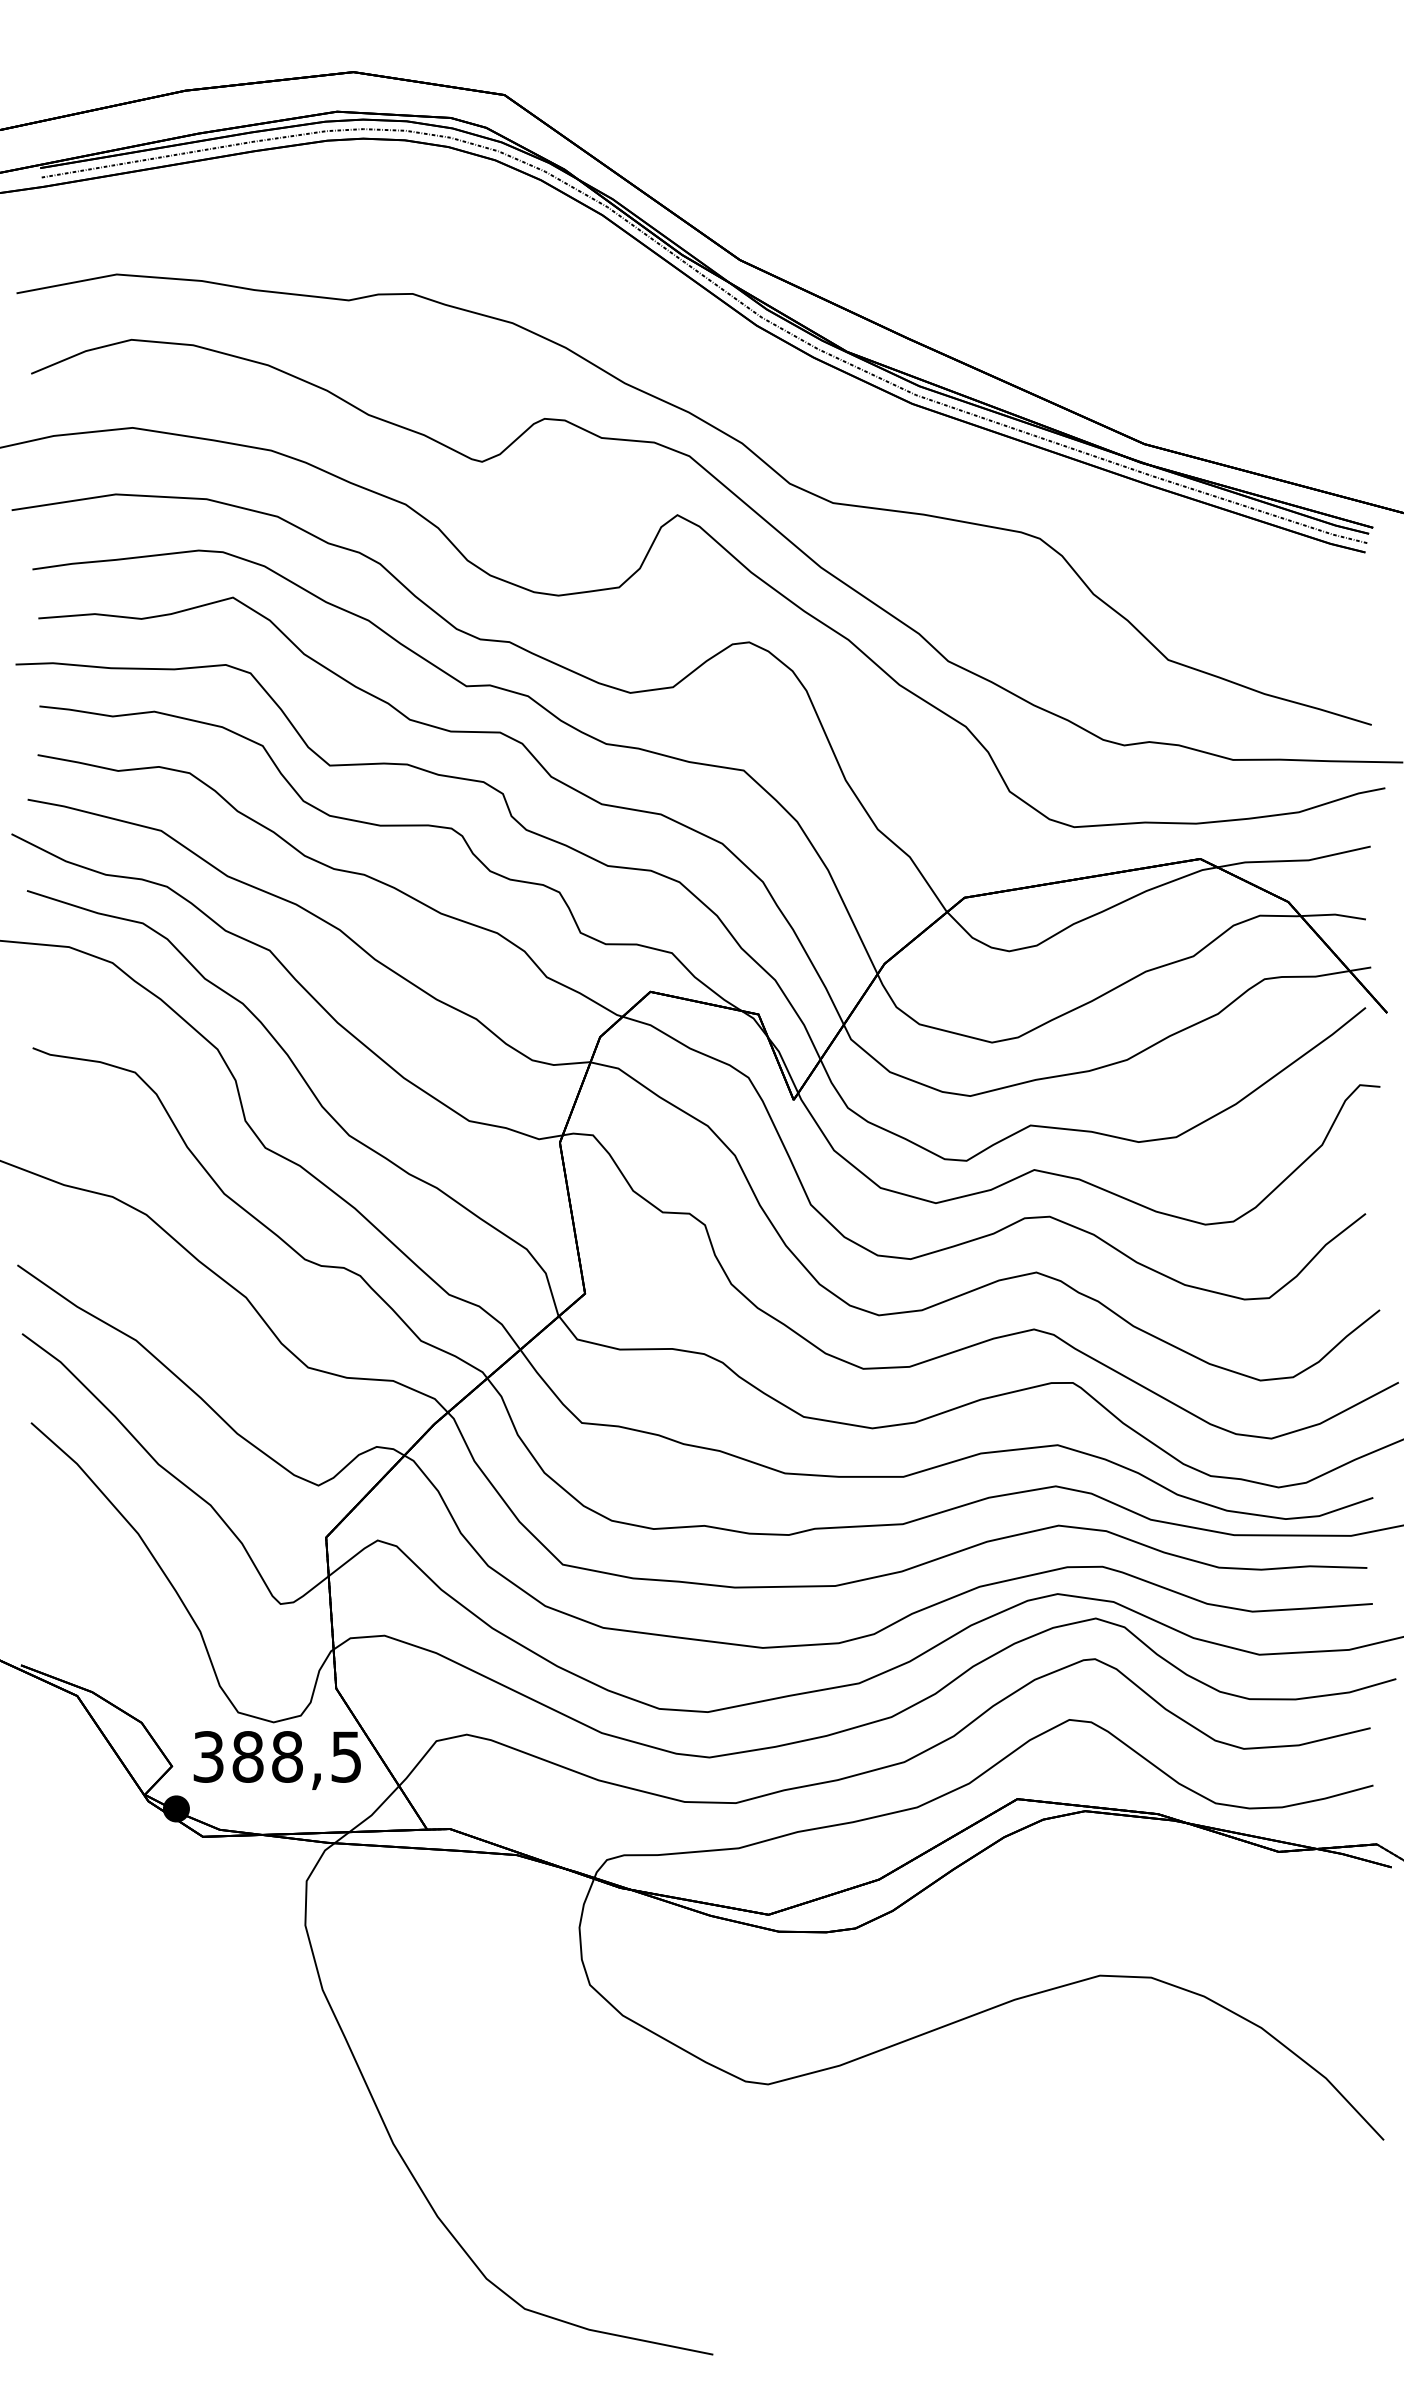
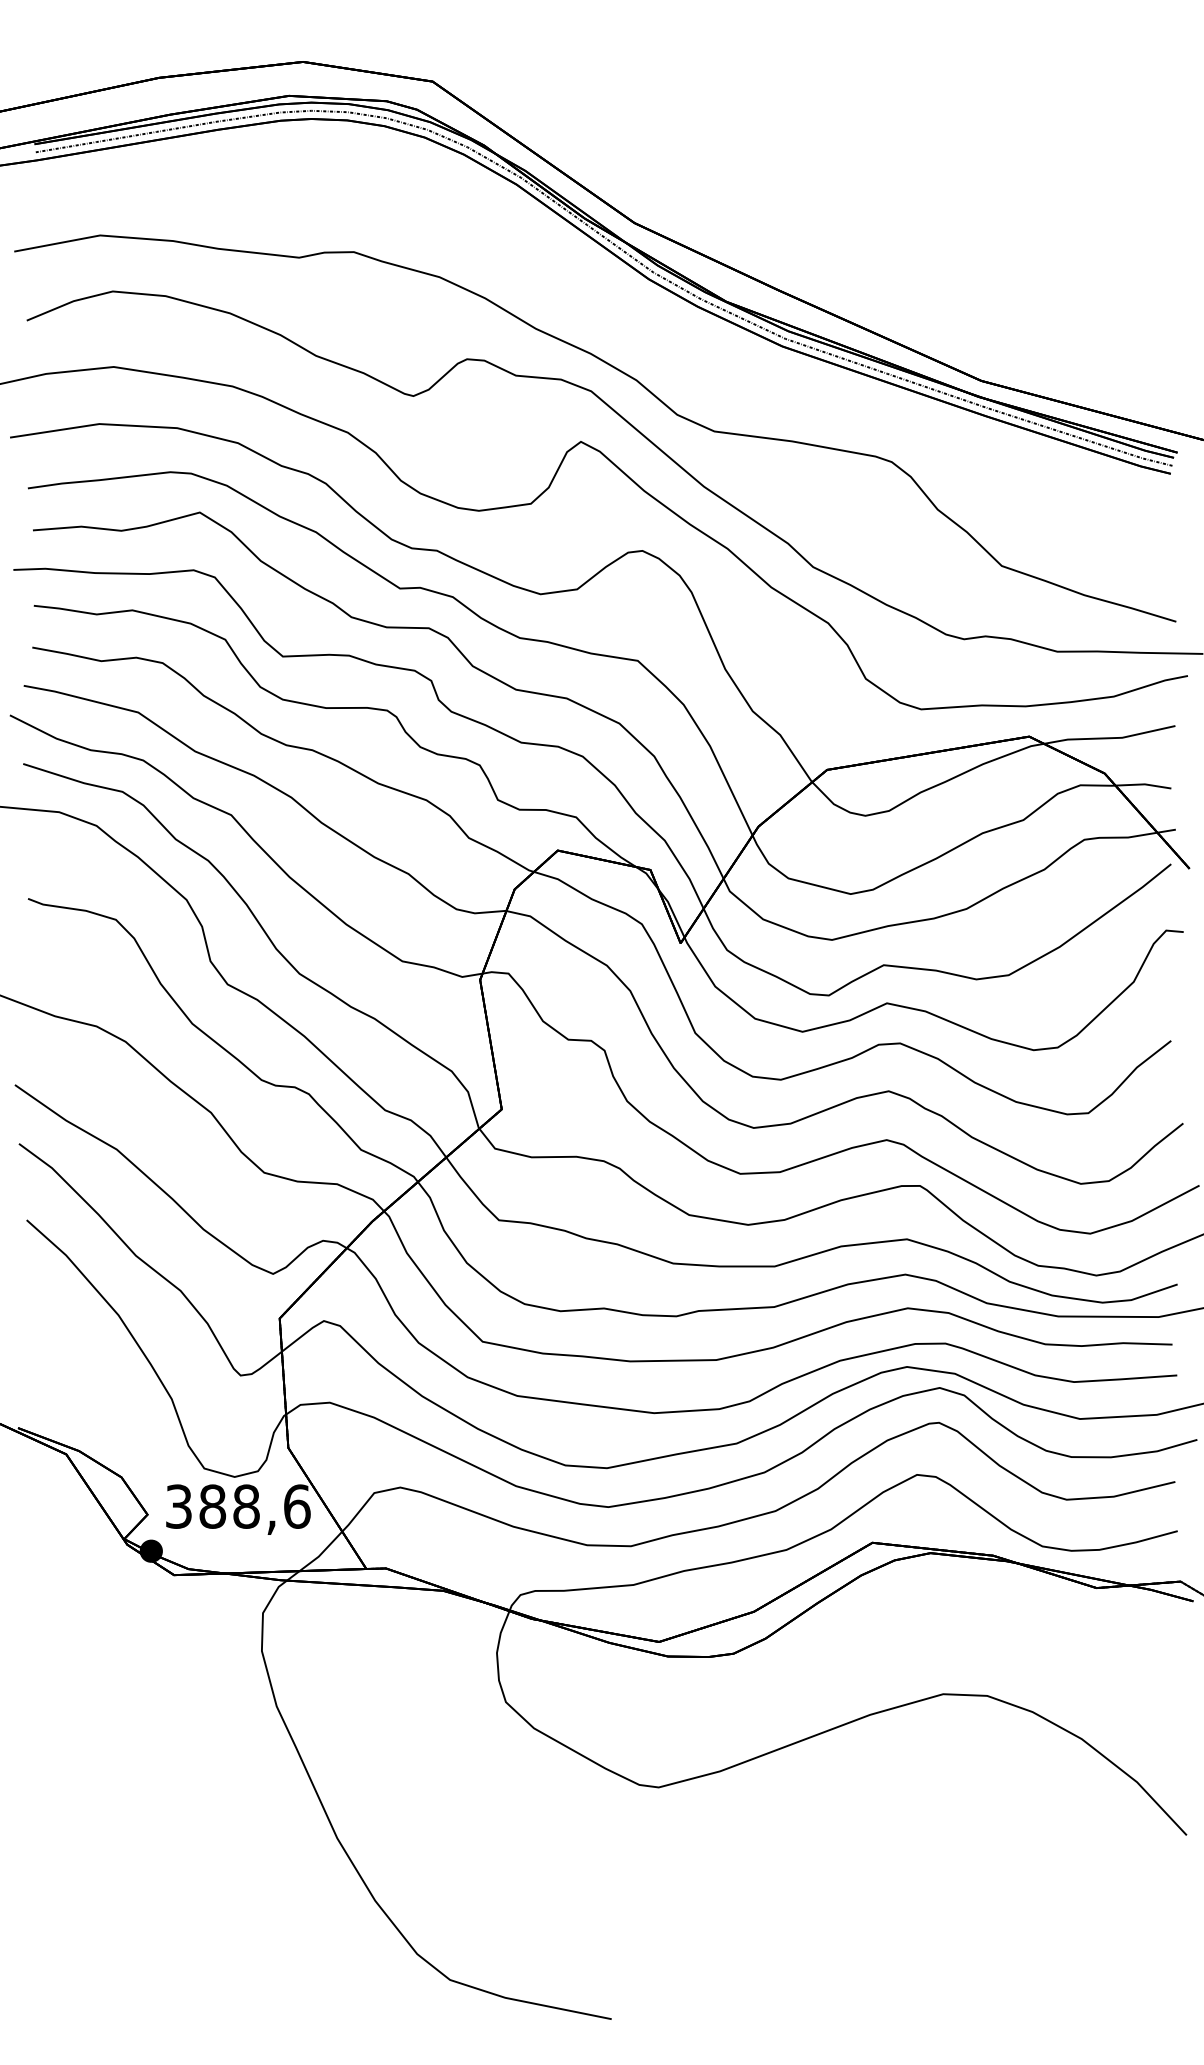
text: (346, 1756) -> (297, 1506), 388,5 -> 388,6

